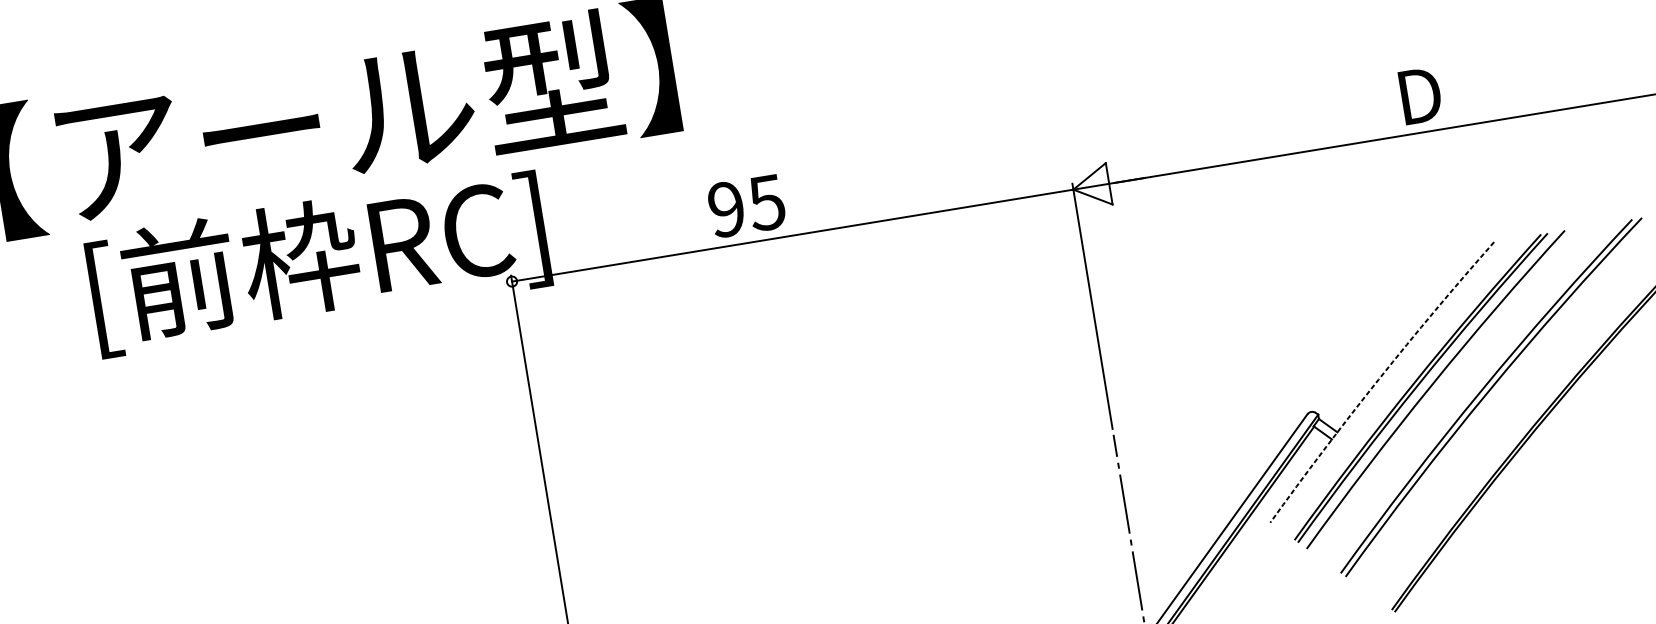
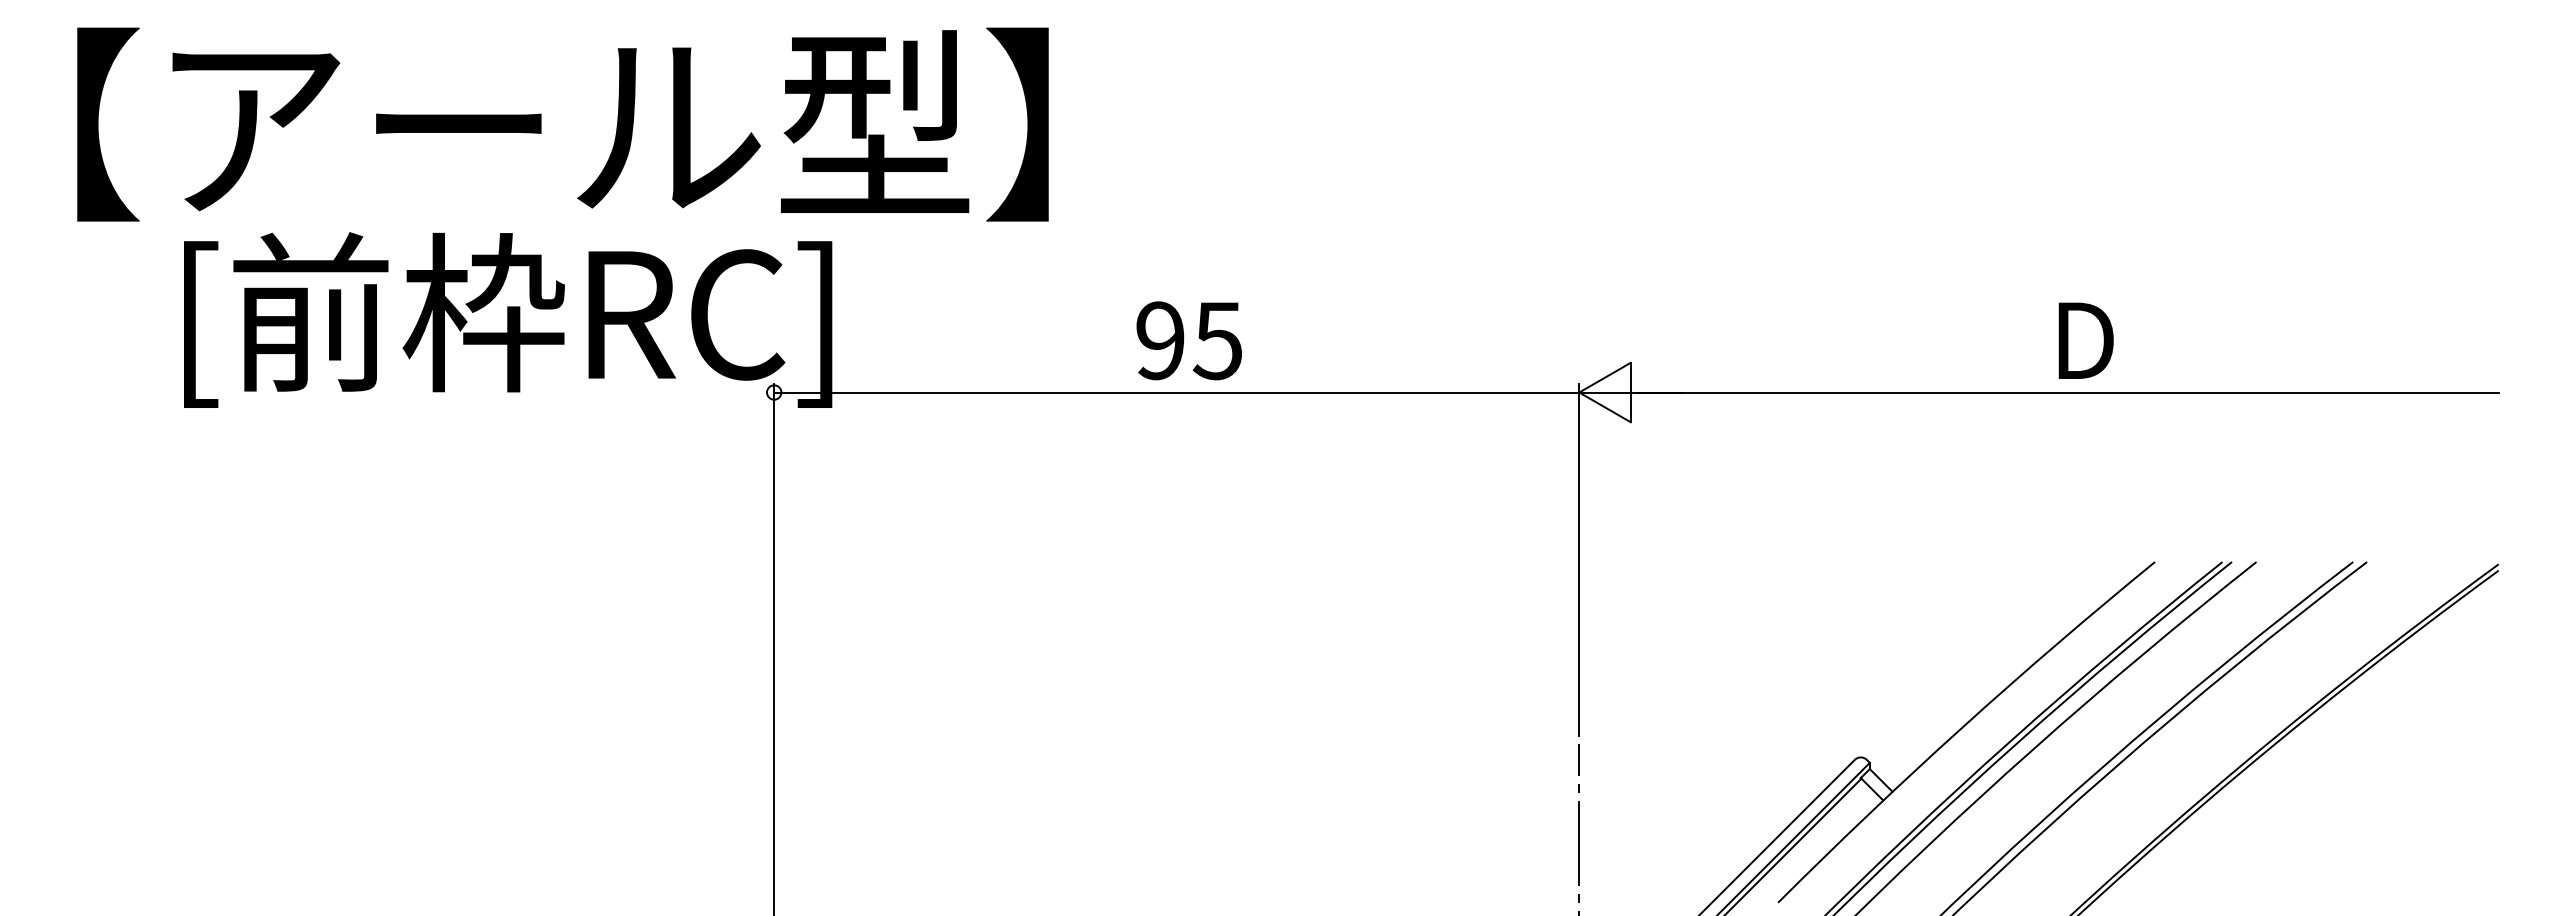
text: (746, 206) -> (1188, 340), moved
arc: (1378, 379) -> (1962, 727), dashed -> solid

